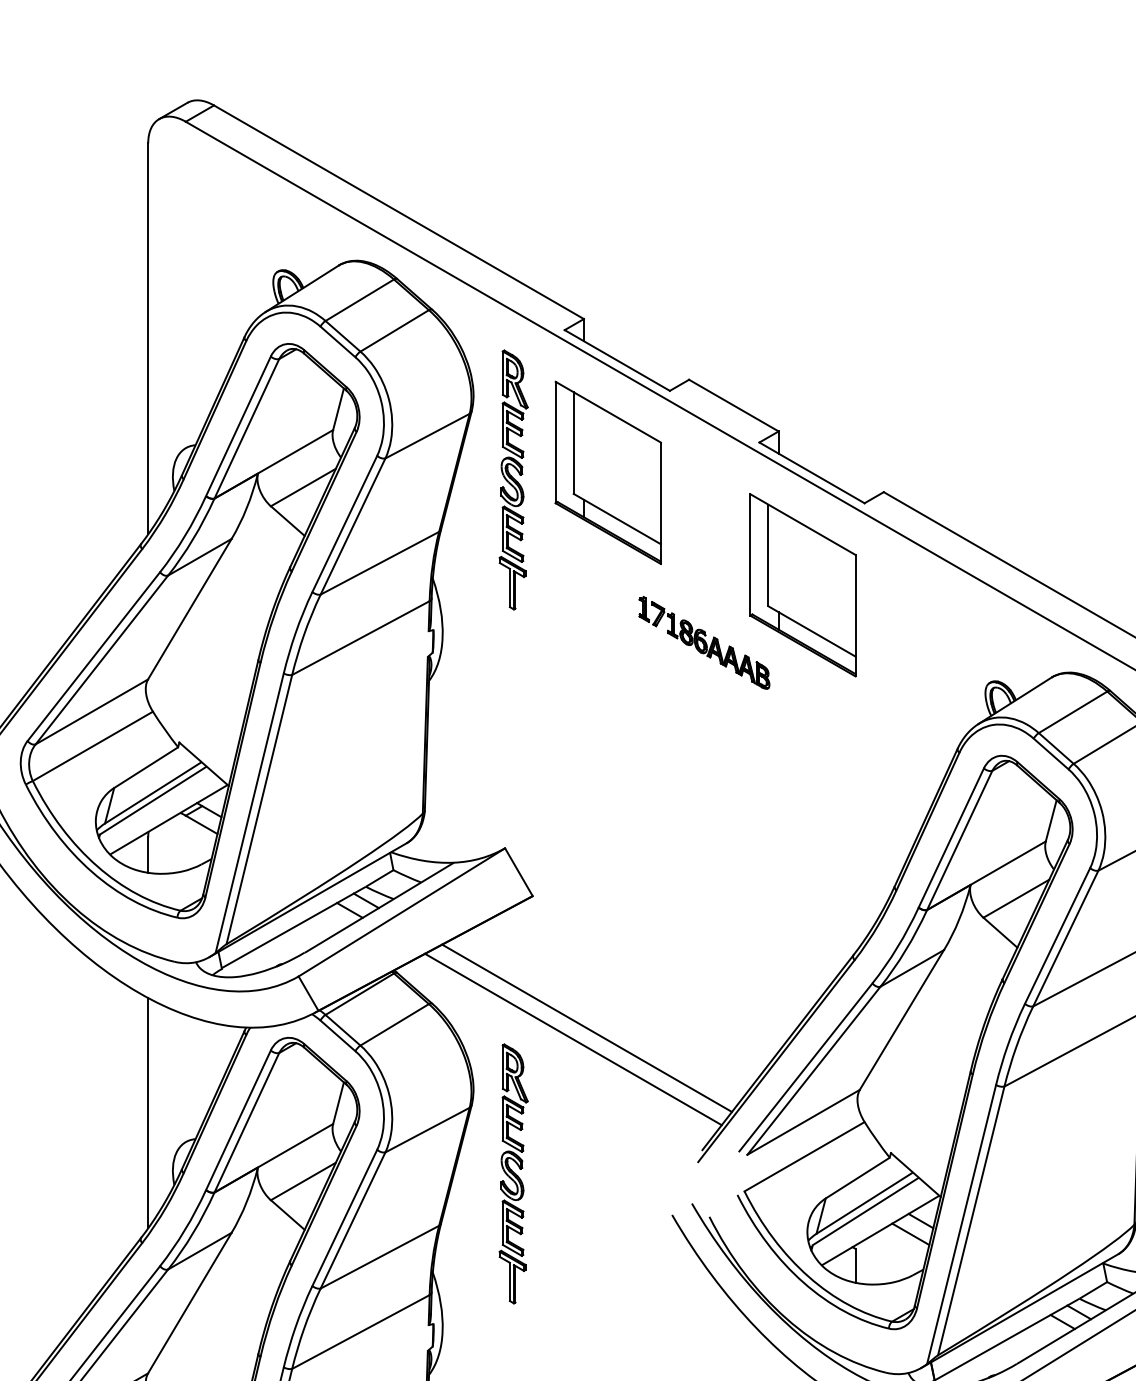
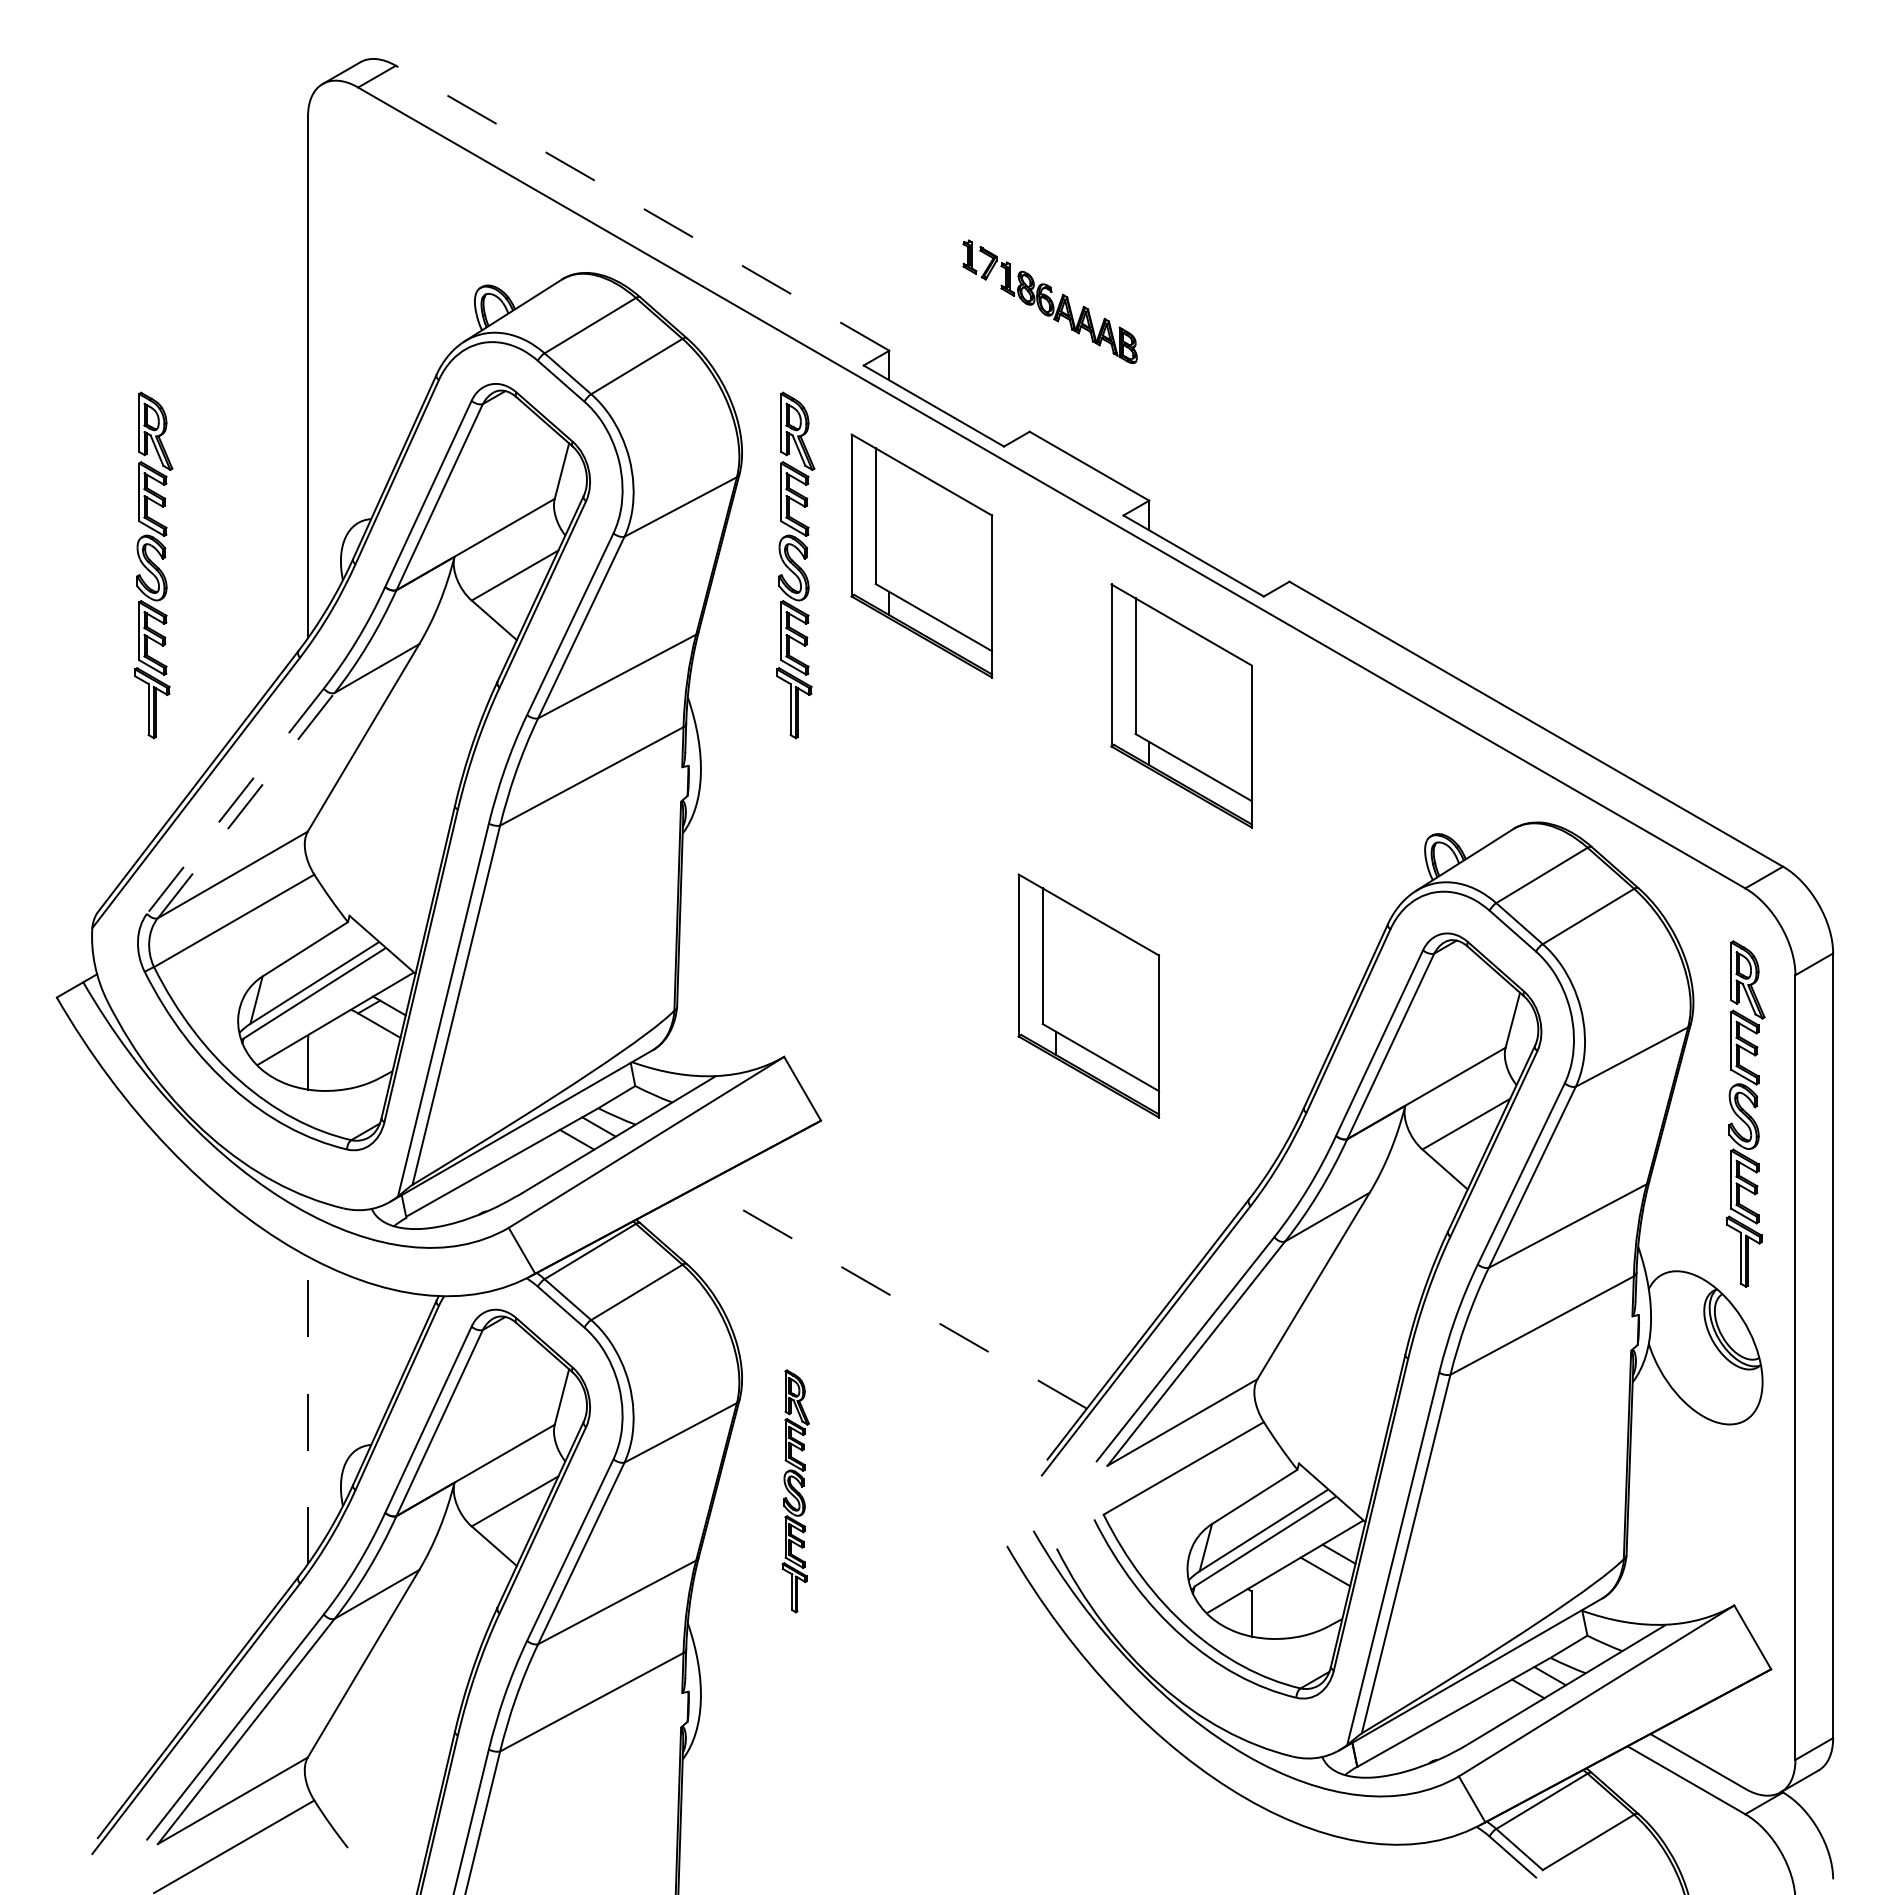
line: (398, 212) -> (642, 208), solid -> dashed
part: (32, 480) -> (153, 565), added
part: (703, 642) -> (1049, 301), moved
line: (93, 656) -> (235, 801), solid -> dashed
line: (102, 659) -> (246, 805), solid -> dashed
part: (733, 802) -> (1088, 995), added
line: (587, 1027) -> (893, 1296), solid -> dashed
line: (573, 1039) -> (875, 1311), removed
line: (148, 1113) -> (308, 1410), solid -> dashed
part: (513, 1174) -> (795, 1491), size x0.7

